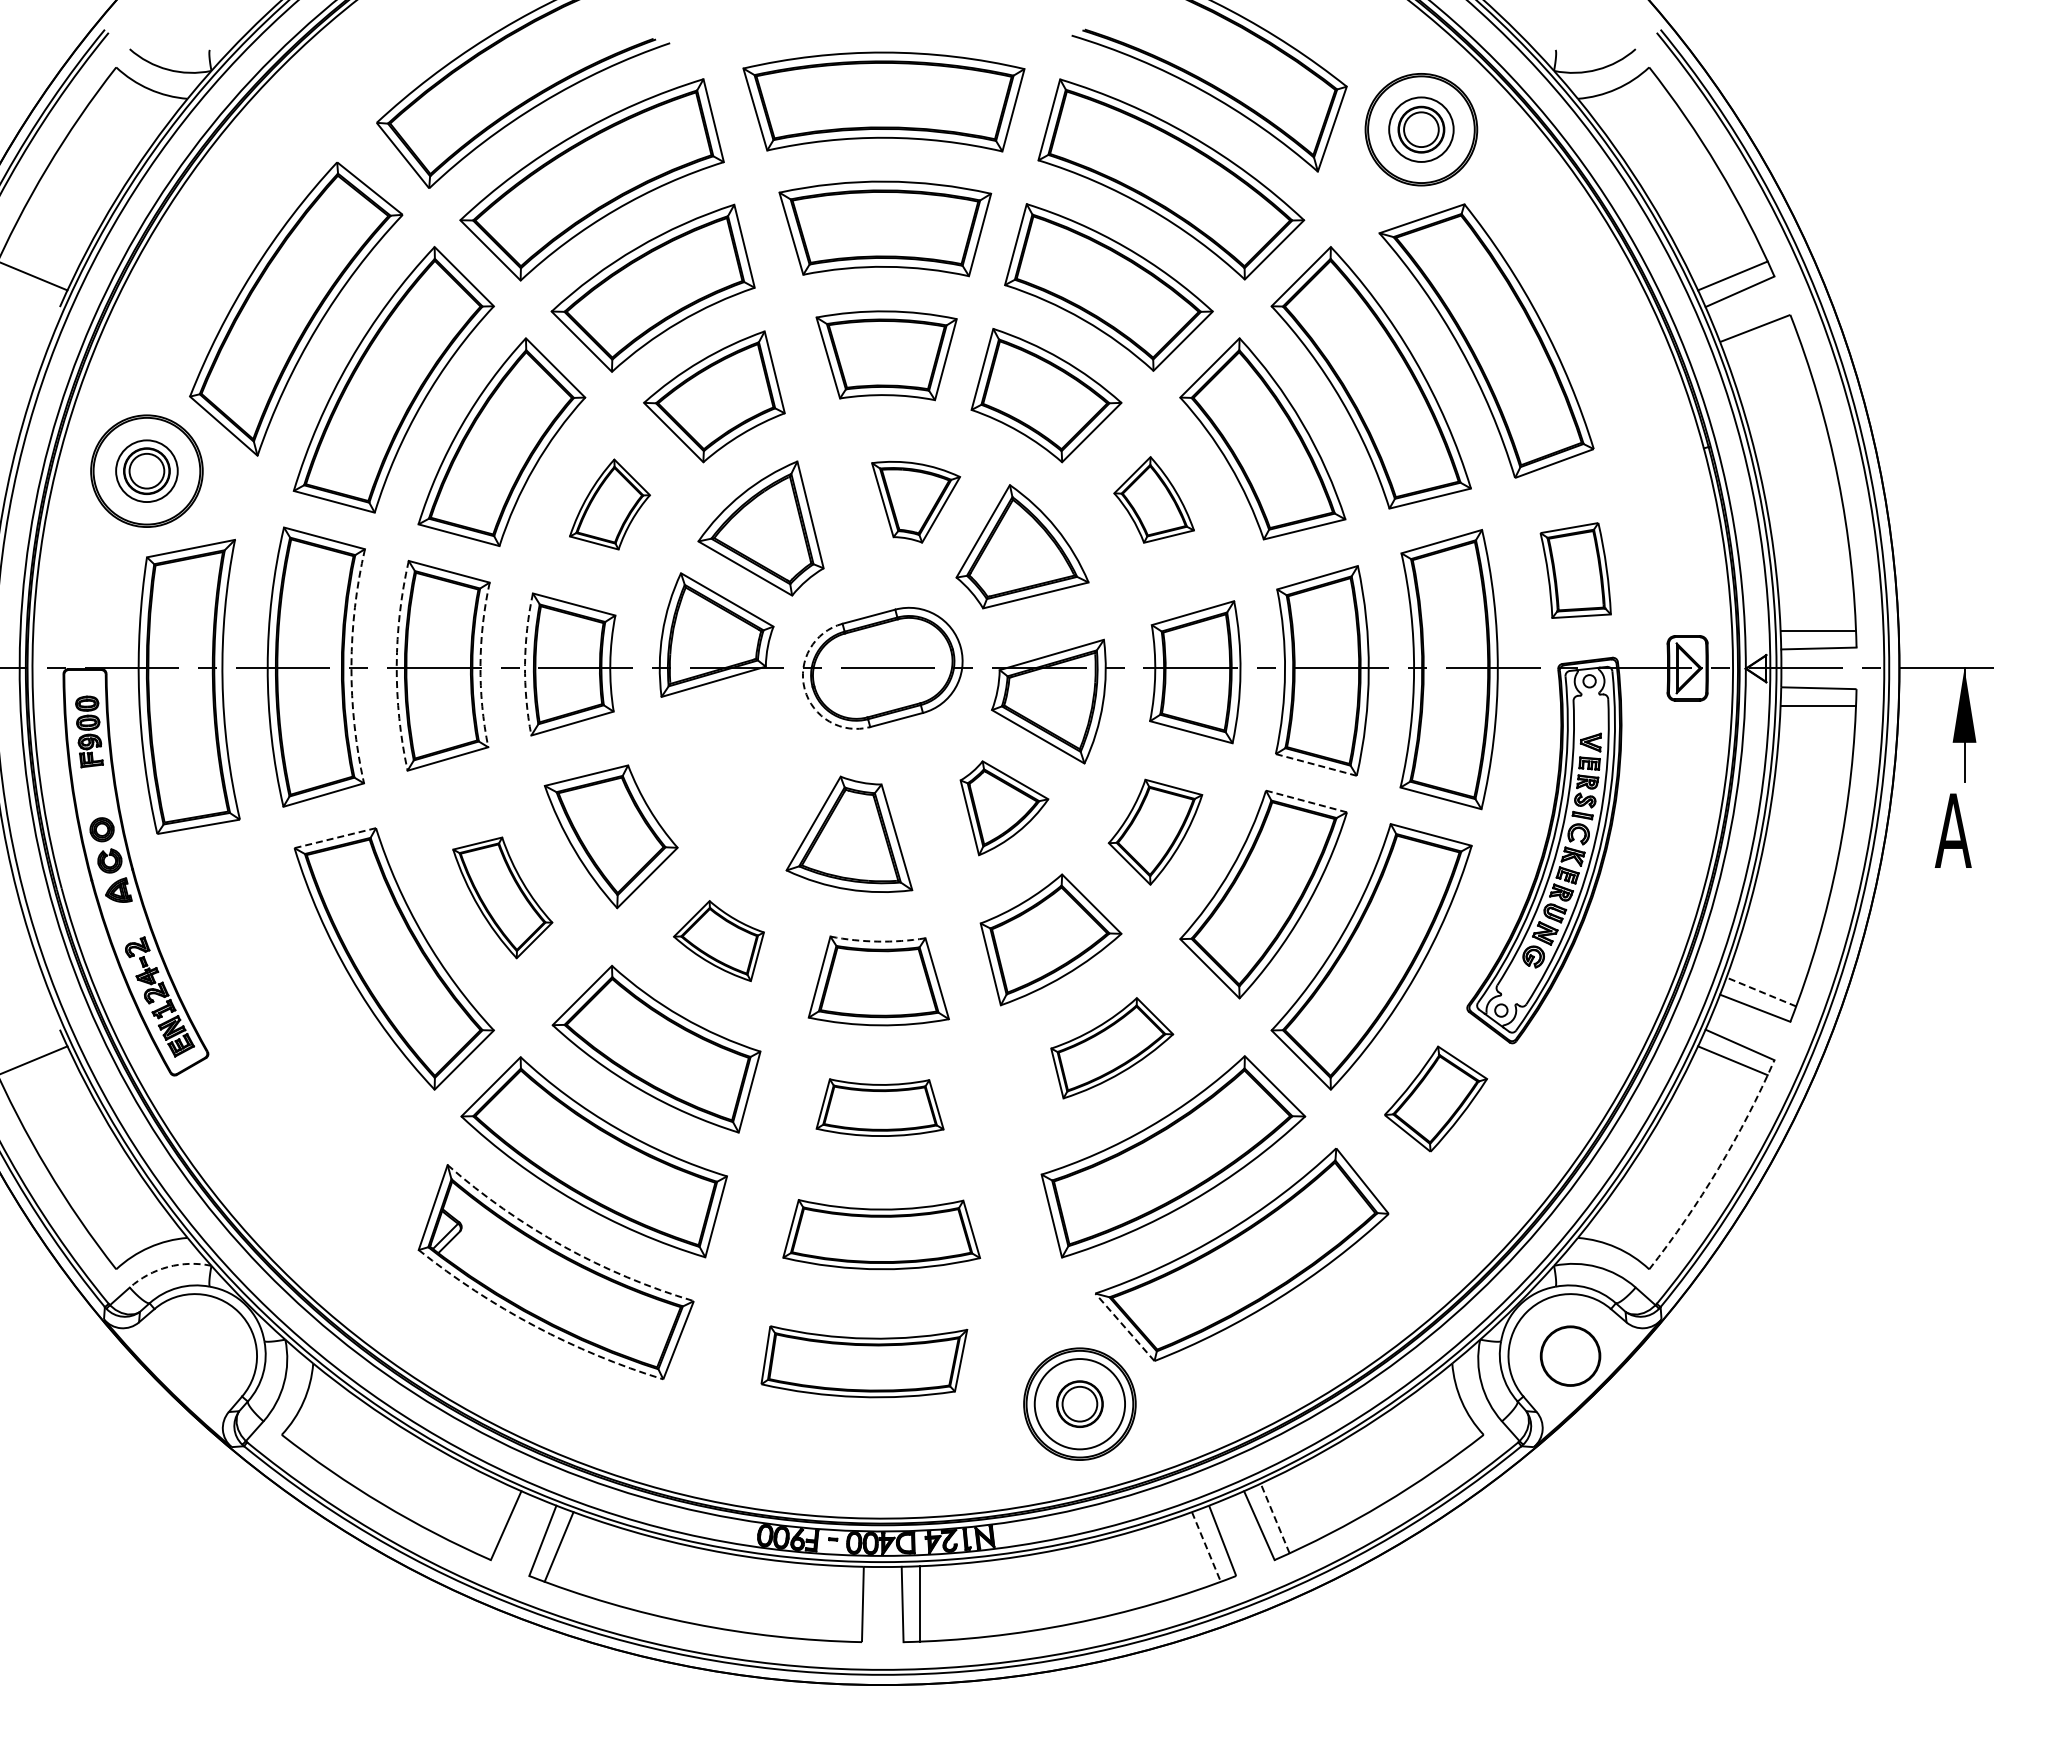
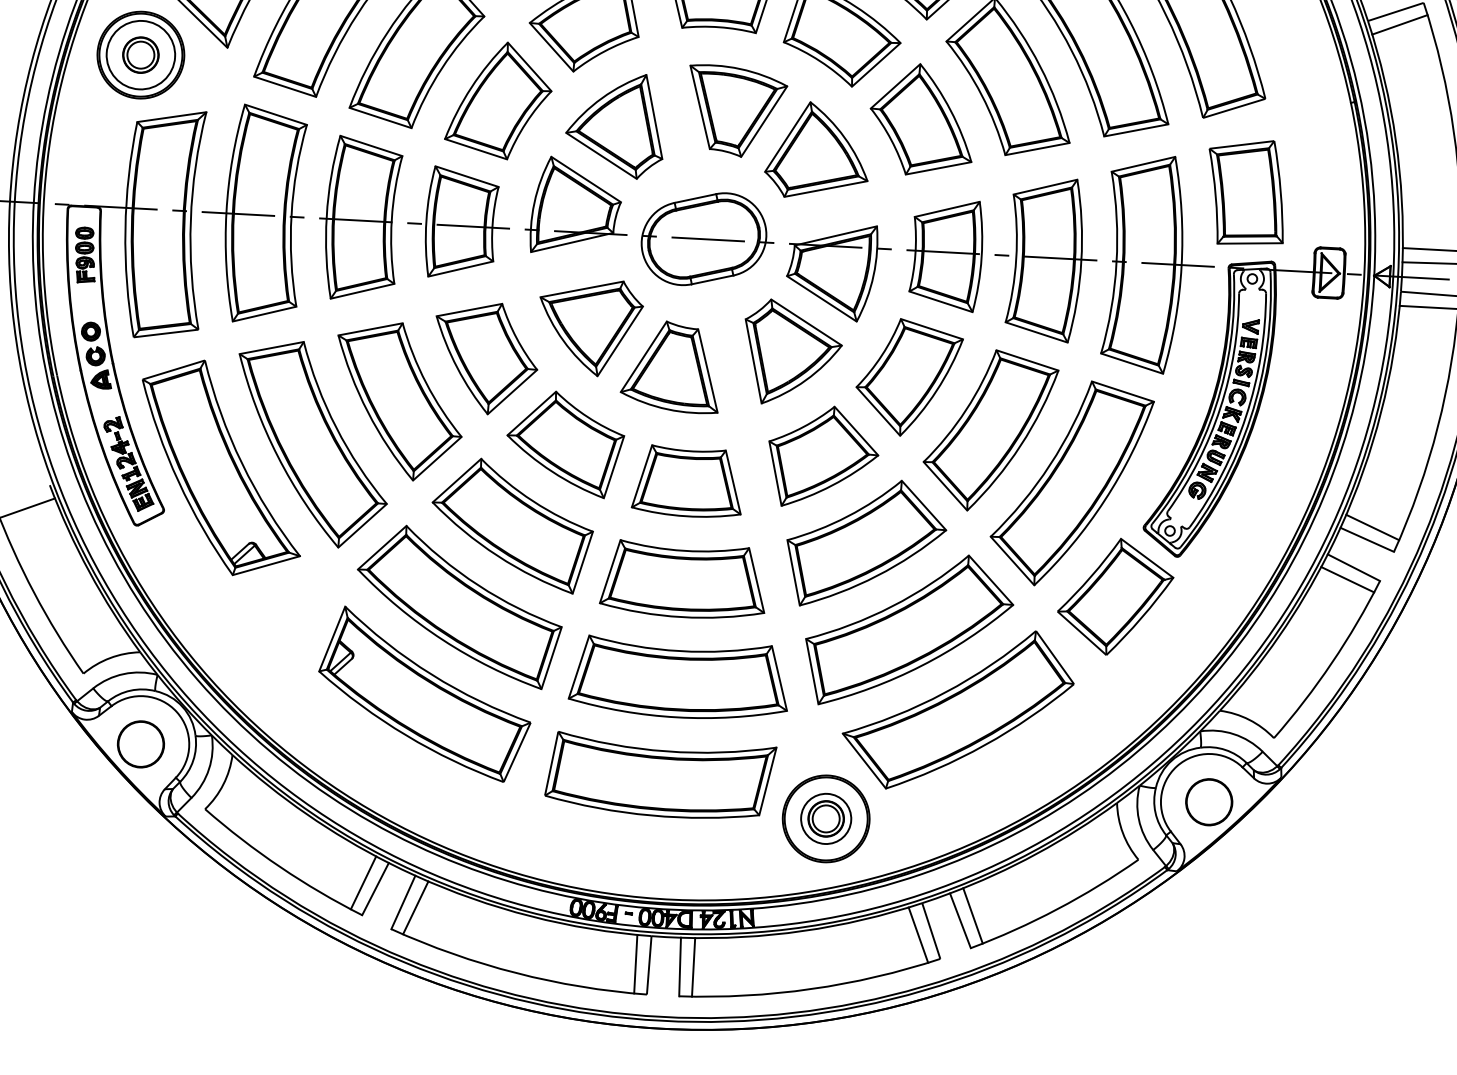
line: (1761, 344) -> (1400, 24), added
circle: (146, 471) -> (140, 55), size x1.43
part: (1153, 499) -> (921, 119), size x1.67
part: (915, 501) -> (736, 111), size x1.43
part: (609, 504) -> (498, 100), size x1.67
part: (1575, 570) -> (1246, 192), size x1.43
arc: (480, 664) -> (391, 219), dashed -> solid
arc: (525, 664) -> (426, 221), dashed -> solid
arc: (396, 665) -> (326, 216), dashed -> solid
arc: (351, 666) -> (291, 215), dashed -> solid
arc: (804, 689) -> (642, 252), dashed -> solid
line: (1316, 764) -> (1036, 332), dashed -> solid
part: (742, 789) -> (590, 327), added
line: (1306, 801) -> (1027, 360), dashed -> solid
part: (1004, 808) -> (792, 353), size x1.43
part: (1155, 832) -> (908, 378), size x1.43
line: (335, 838) -> (271, 348), dashed -> solid
part: (502, 897) -> (399, 401), size x1.67
part: (718, 940) -> (565, 443), size x1.67
arc: (877, 941) -> (688, 451), dashed -> solid
line: (1761, 992) -> (1372, 527), dashed -> solid
part: (278, 995) -> (221, 467), added
part: (1111, 1047) -> (865, 543), size x1.67
part: (1435, 1098) -> (1115, 596), size x1.43
part: (879, 1107) -> (683, 580), size x1.67
arc: (1718, 1168) -> (1331, 662), dashed -> solid
part: (881, 1234) -> (679, 678), size x1.43
arc: (563, 1246) -> (431, 674), dashed -> solid
arc: (168, 1267) -> (124, 674), dashed -> solid
arc: (534, 1326) -> (405, 735), dashed -> solid
line: (1124, 1327) -> (864, 761), dashed -> solid
circle: (194, 1355) -> (140, 743), added
part: (864, 1361) -> (660, 776), size x1.43
circle: (1079, 1403) -> (825, 818), size x0.71
line: (489, 1518) -> (362, 882), added
line: (1275, 1518) -> (973, 915), dashed -> solid
line: (1206, 1546) -> (918, 934), dashed -> solid
line: (845, 1603) -> (635, 963), added

